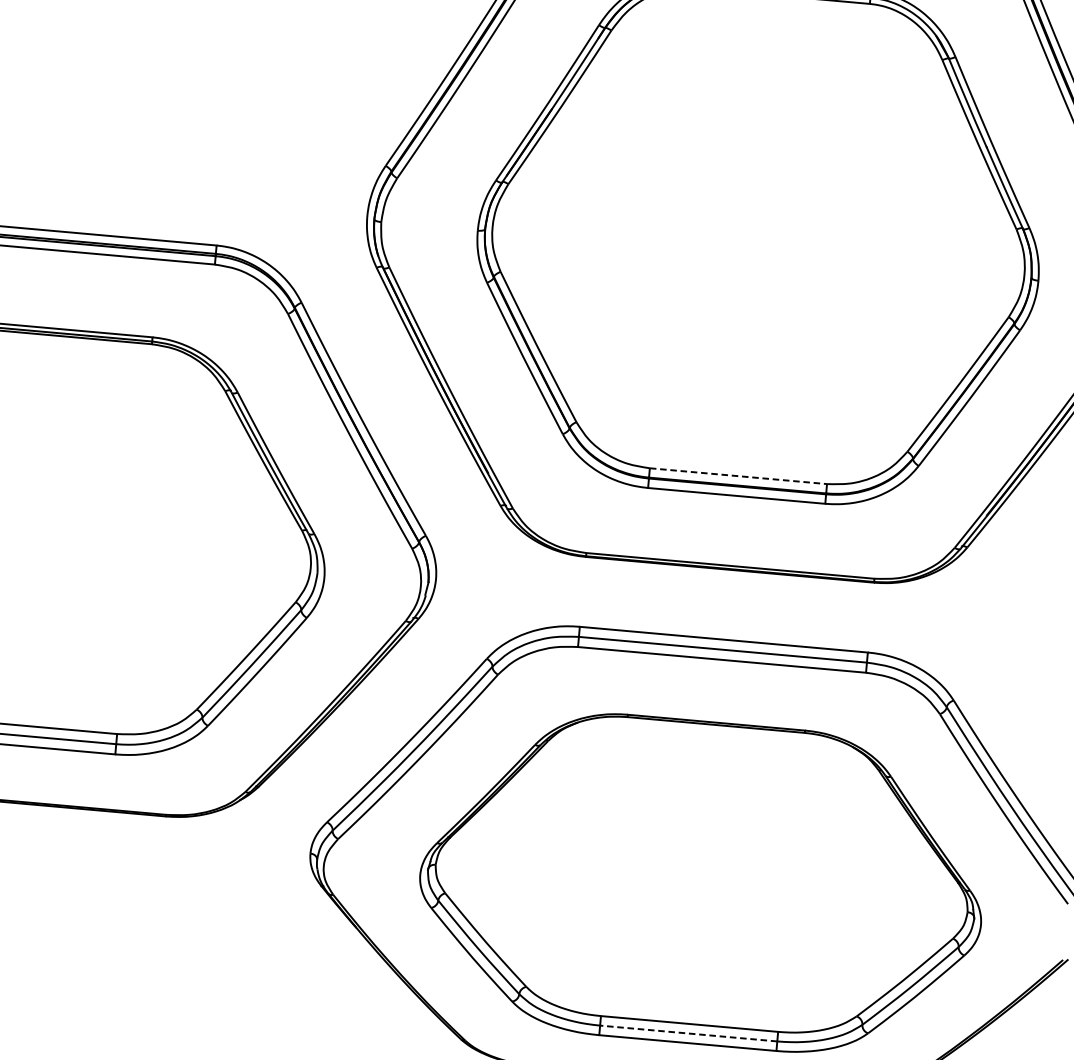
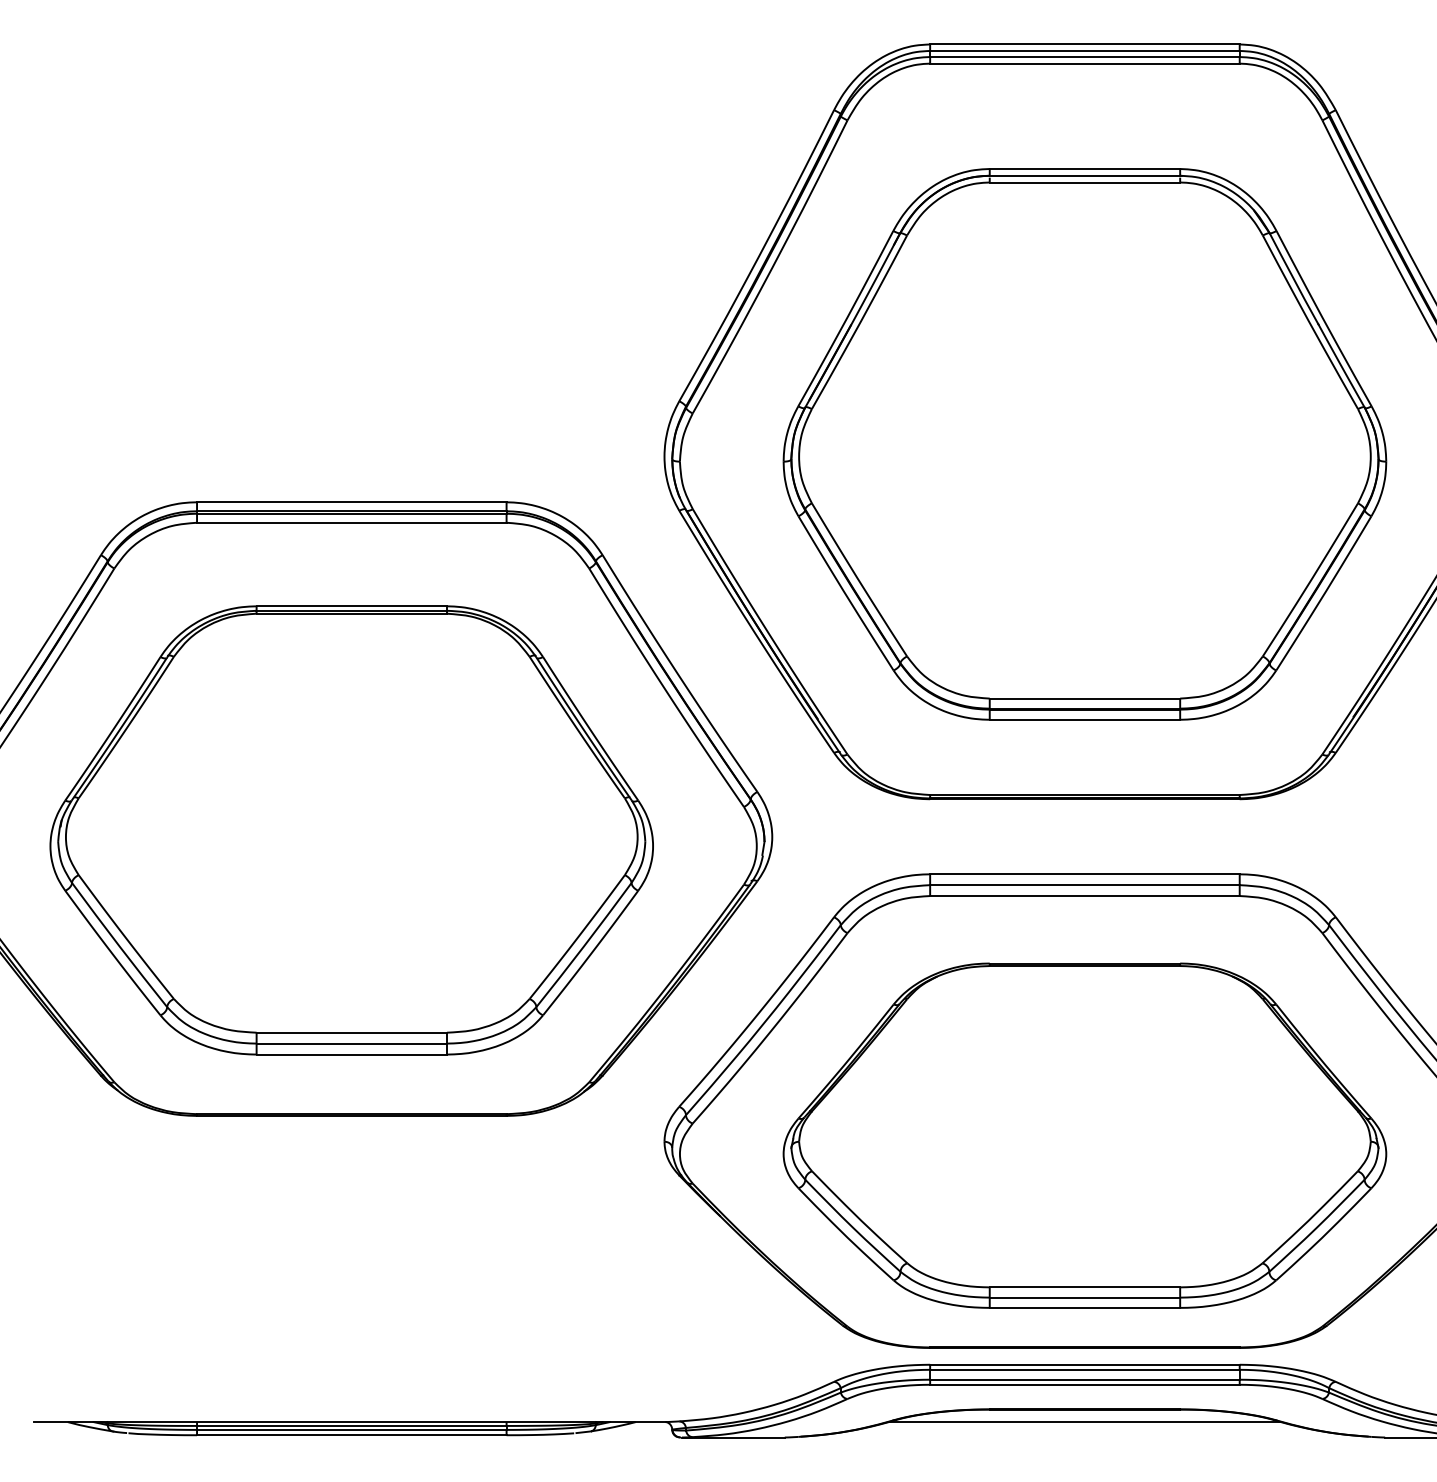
line: (738, 476) -> (1085, 698), dashed -> solid
line: (688, 1033) -> (1084, 1297), dashed -> solid

